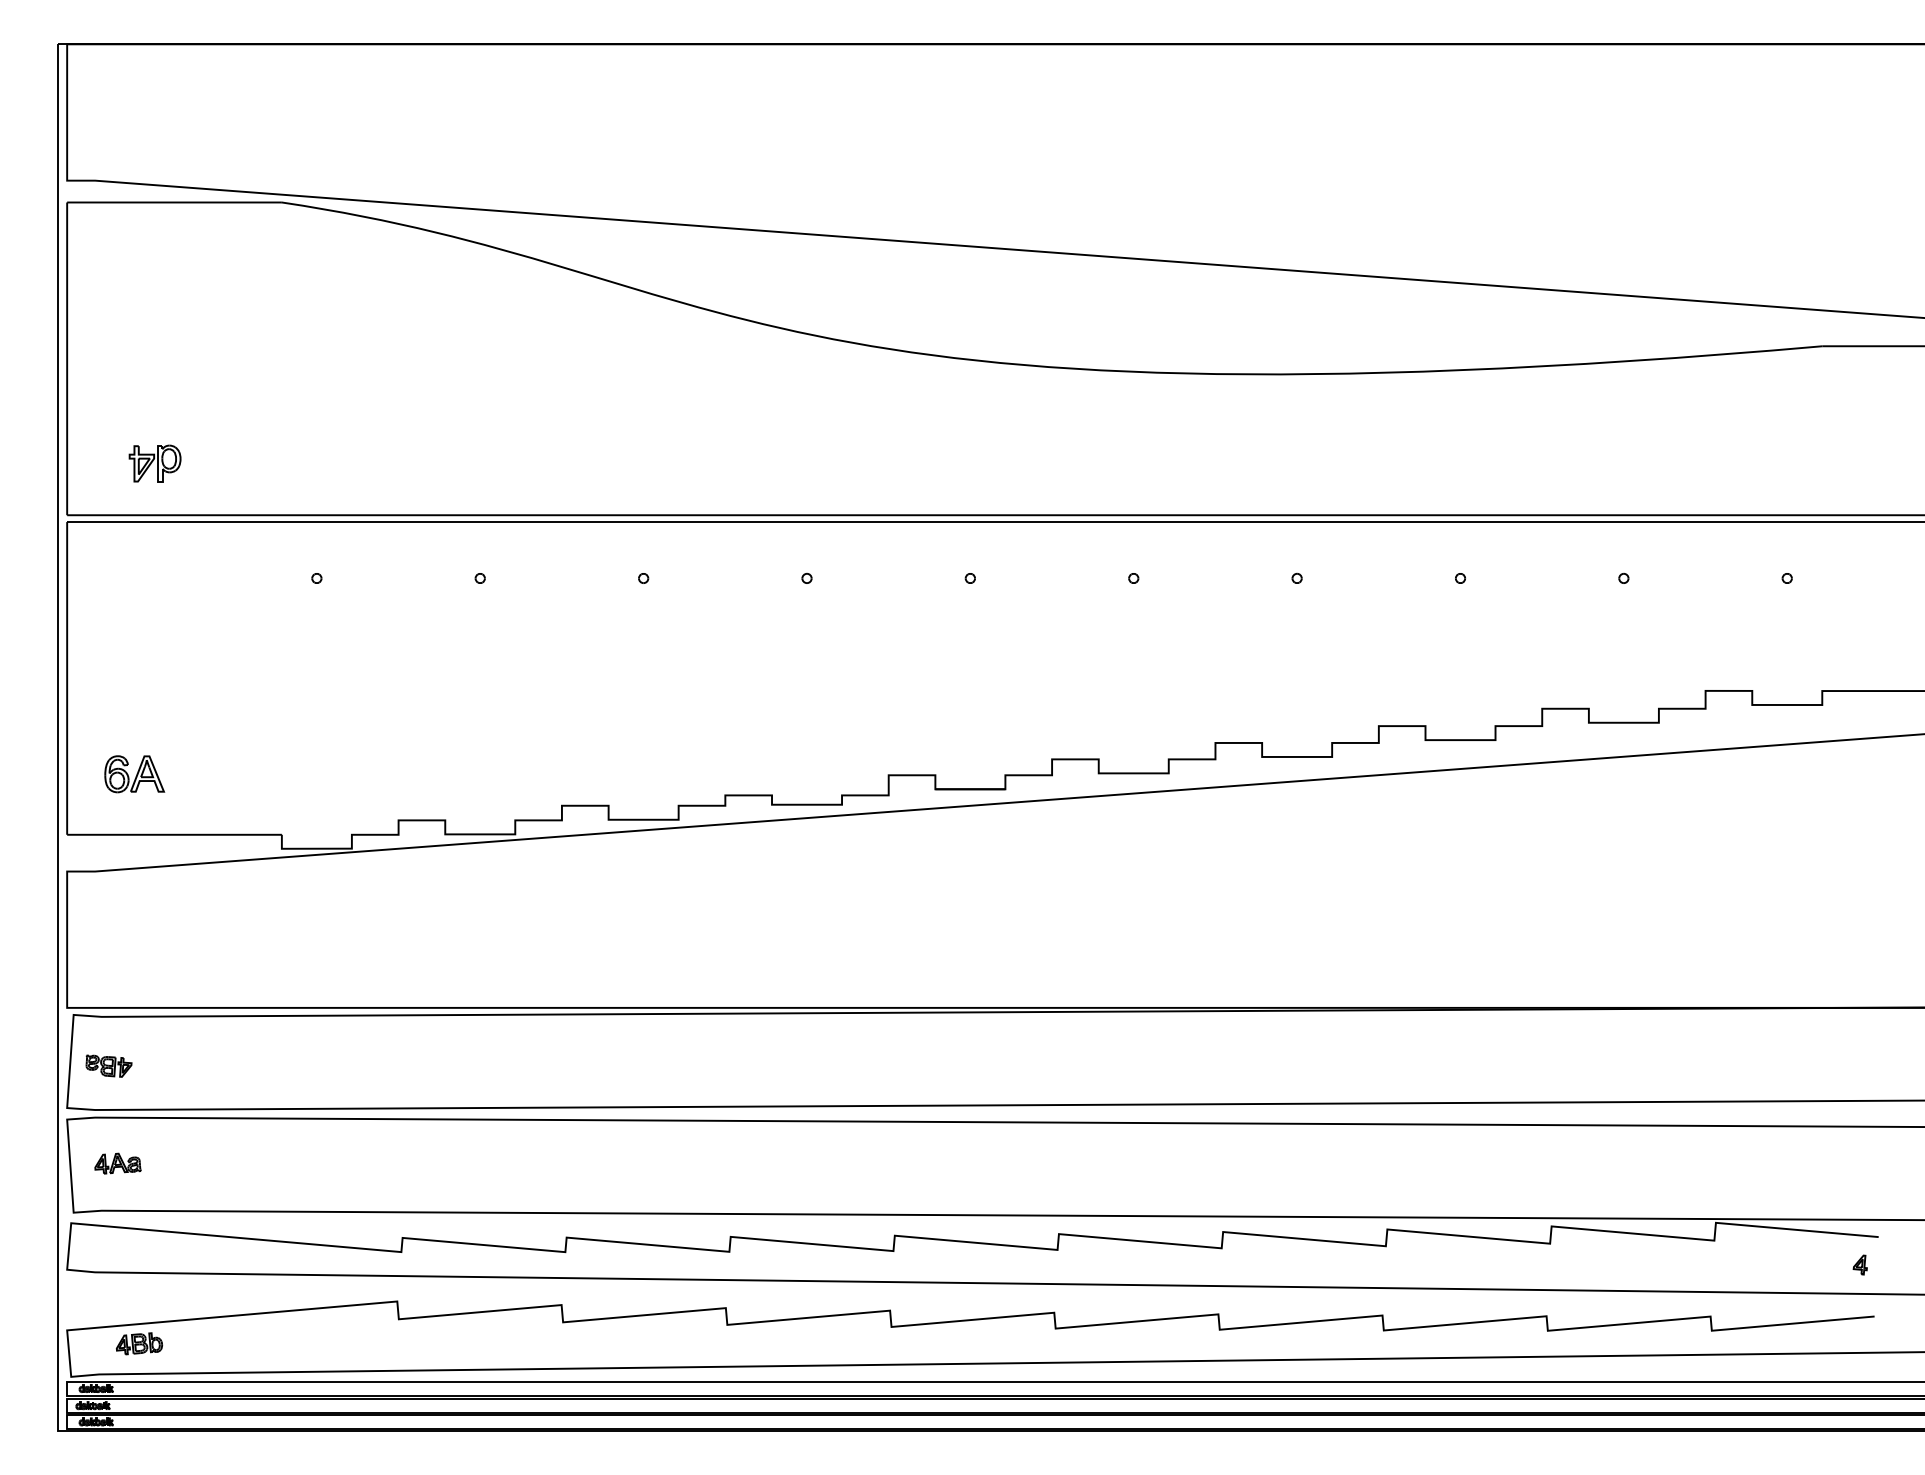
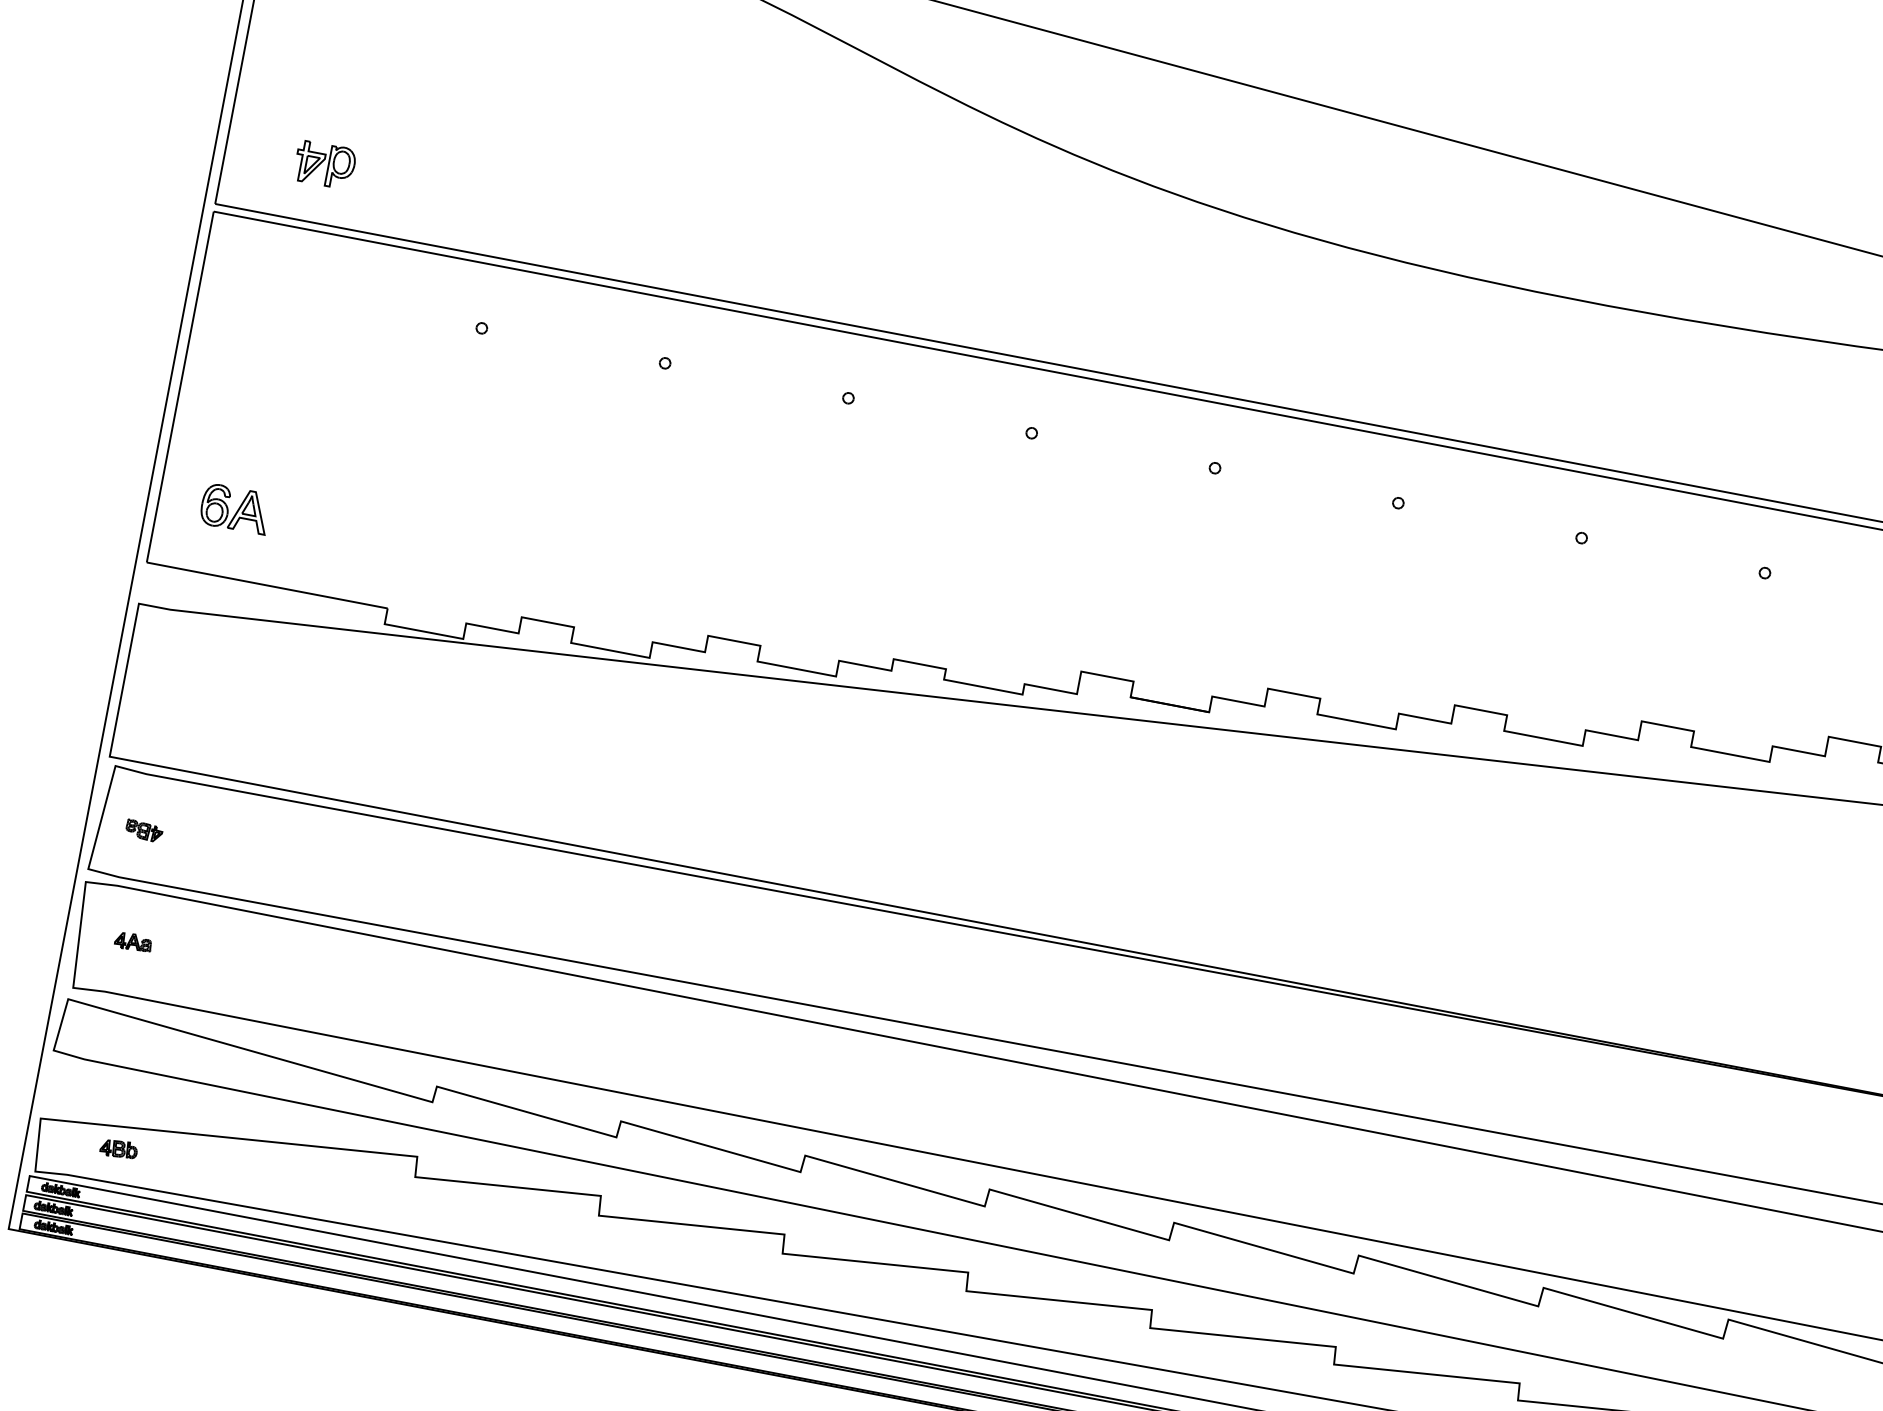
part: (108, 1065) -> (143, 830), size x0.7
part: (117, 1163) -> (132, 942), size x0.7
part: (139, 1343) -> (119, 1148), size x0.7

